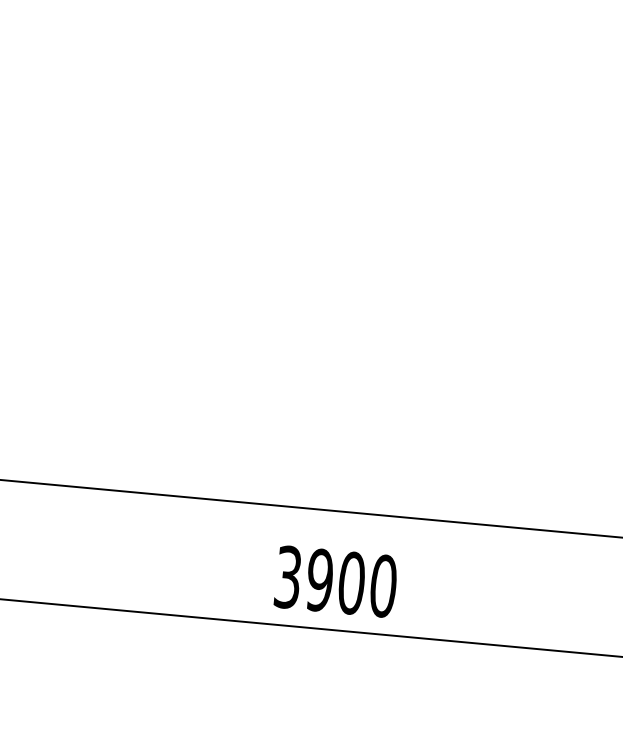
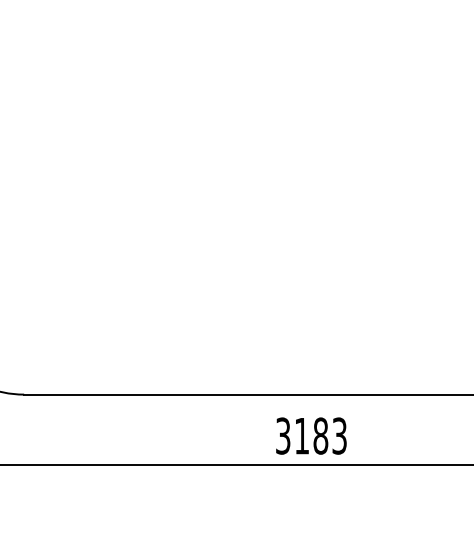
text: (351, 582) -> (320, 435), 3900 -> 3183

